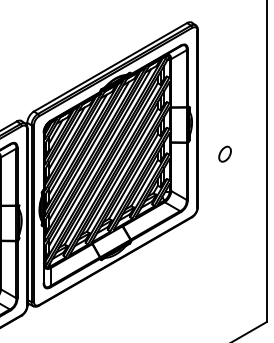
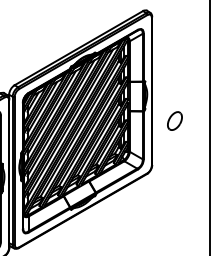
part: (224, 153) -> (174, 120), size x1.43

